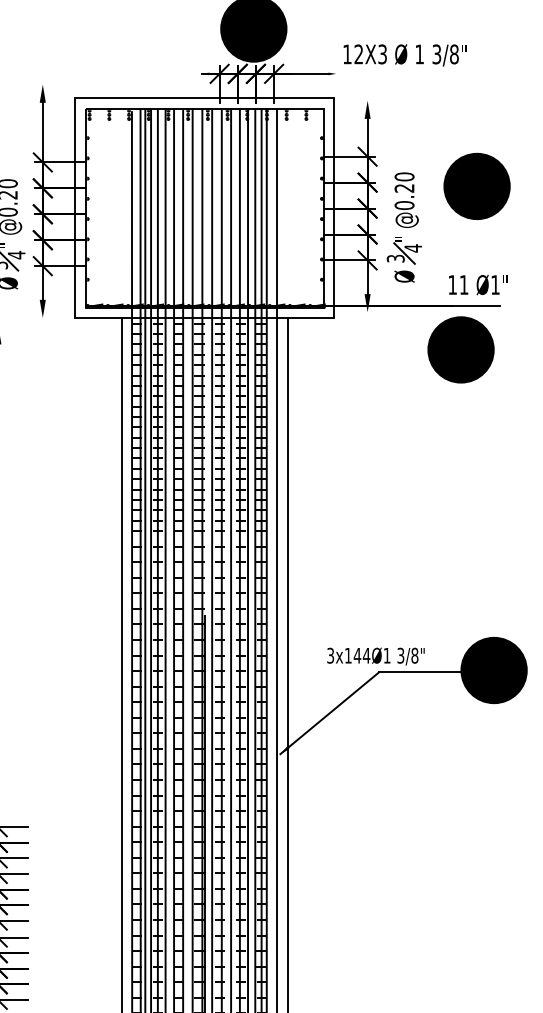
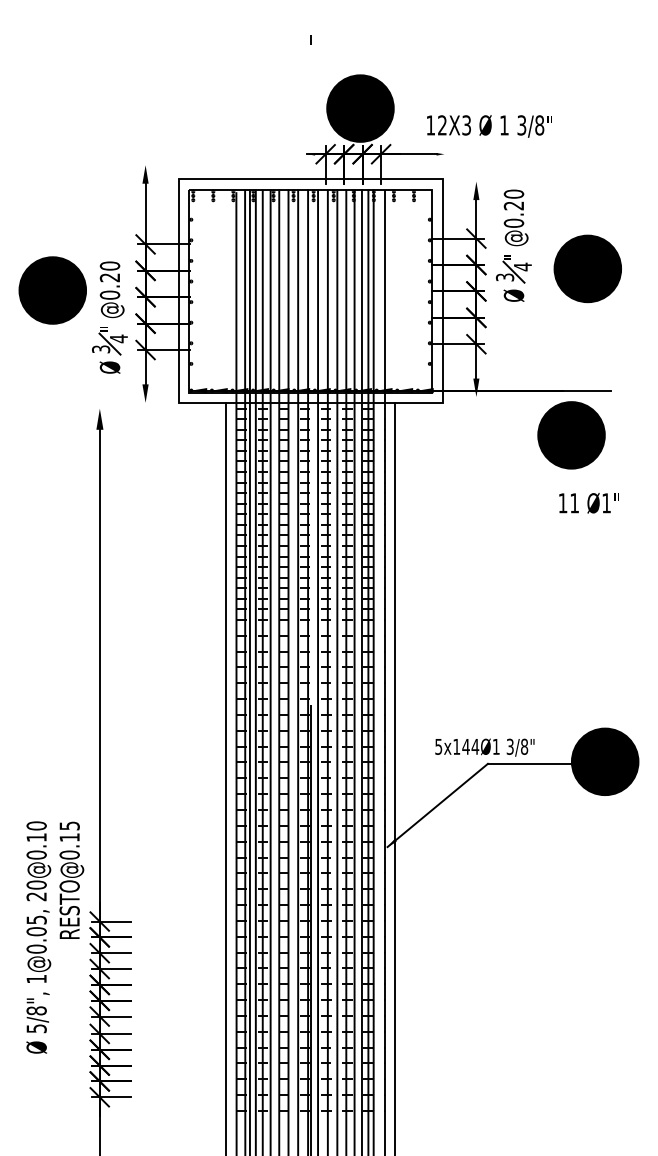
text: (405, 55) -> (489, 126), moved
part: (404, 227) -> (513, 245), moved
text: (477, 285) -> (588, 503), moved
text: (330, 655) -> (438, 746), 3x144Ø1 -> 5x144Ø1

